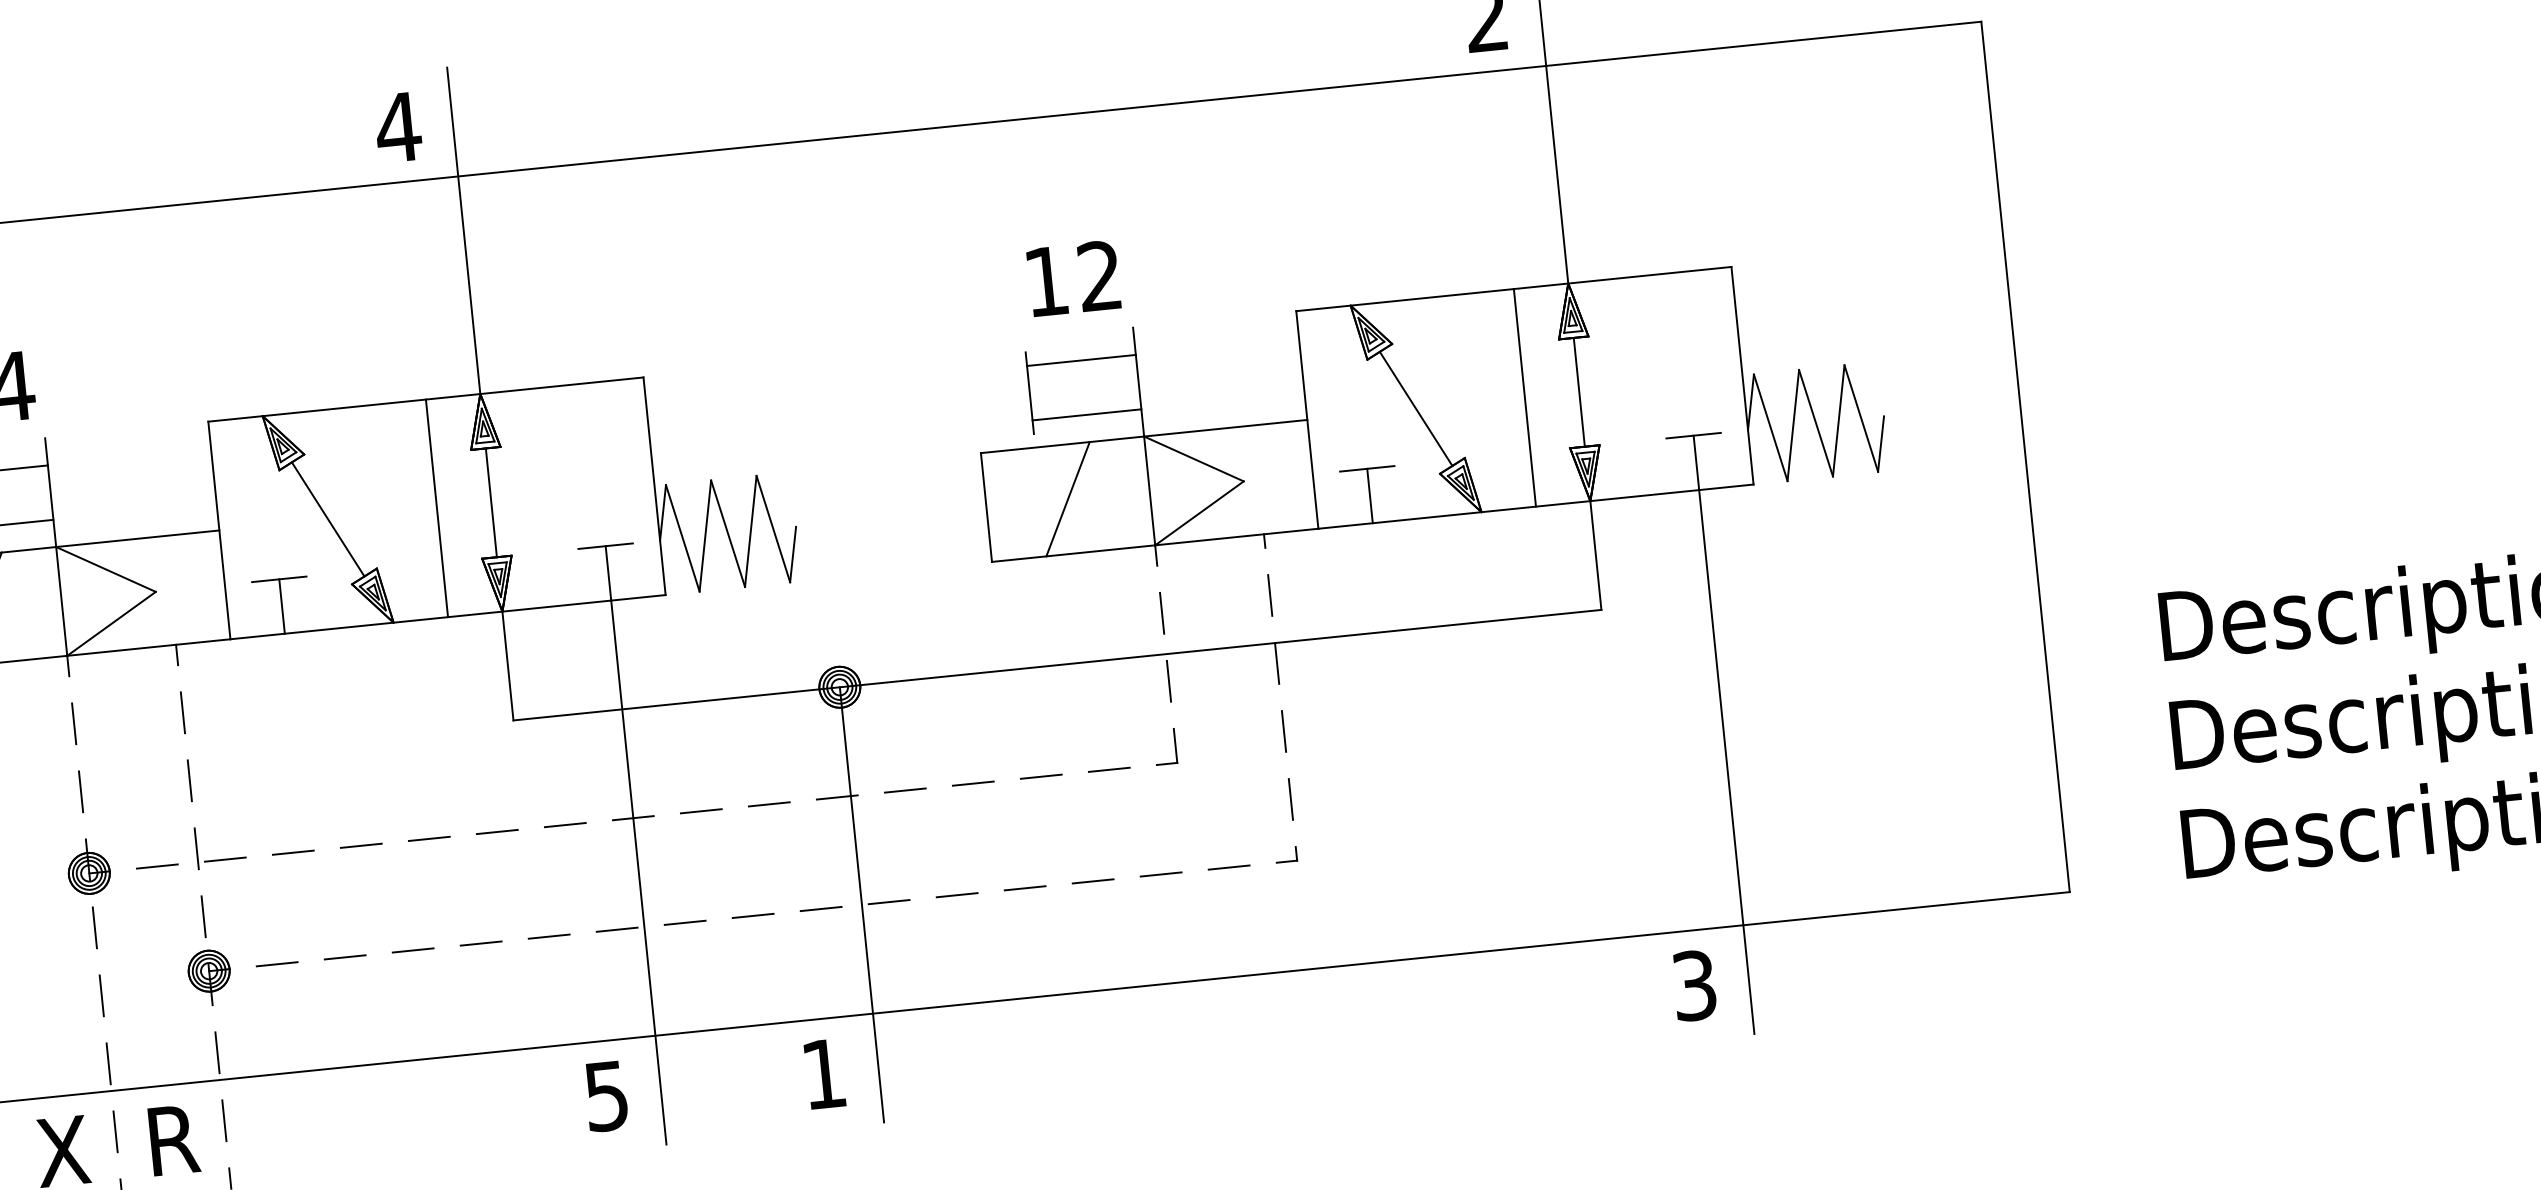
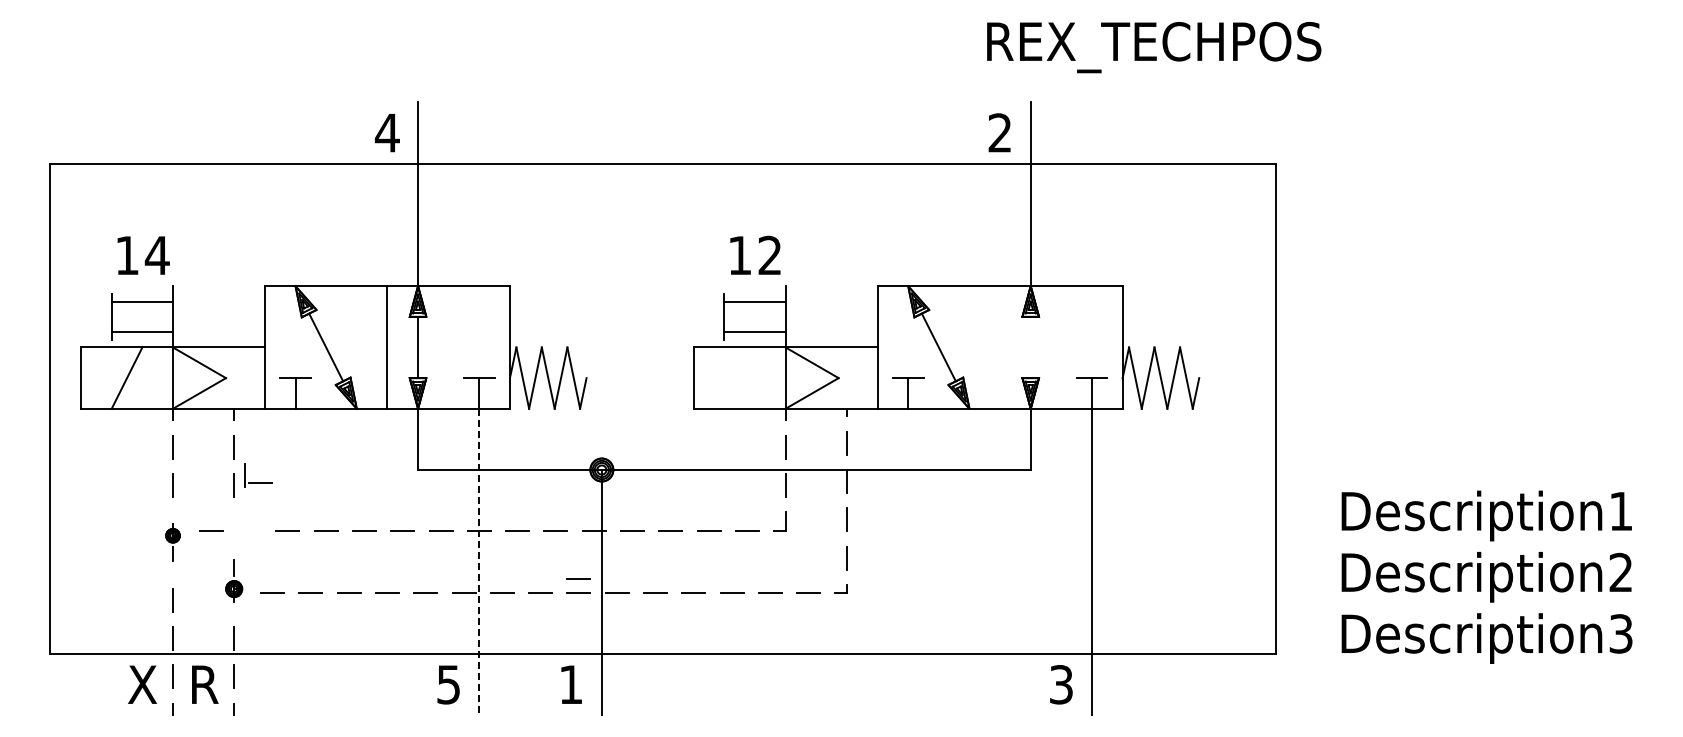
line: (1578, 392) -> (1030, 347), removed
line: (1525, 397) -> (1000, 347), removed
line: (1067, 498) -> (739, 377), removed
part: (221, 858) -> (258, 482), moved
line: (639, 873) -> (479, 562), solid -> dashed
line: (817, 884) -> (578, 578), added
part: (90, 893) -> (172, 542), size x0.6
part: (205, 949) -> (233, 580), size x0.7

